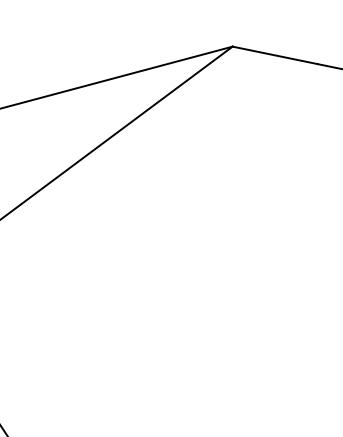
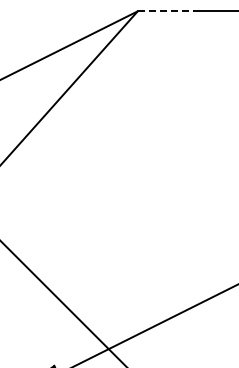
line: (274, 55) -> (165, 11), solid -> dashed

